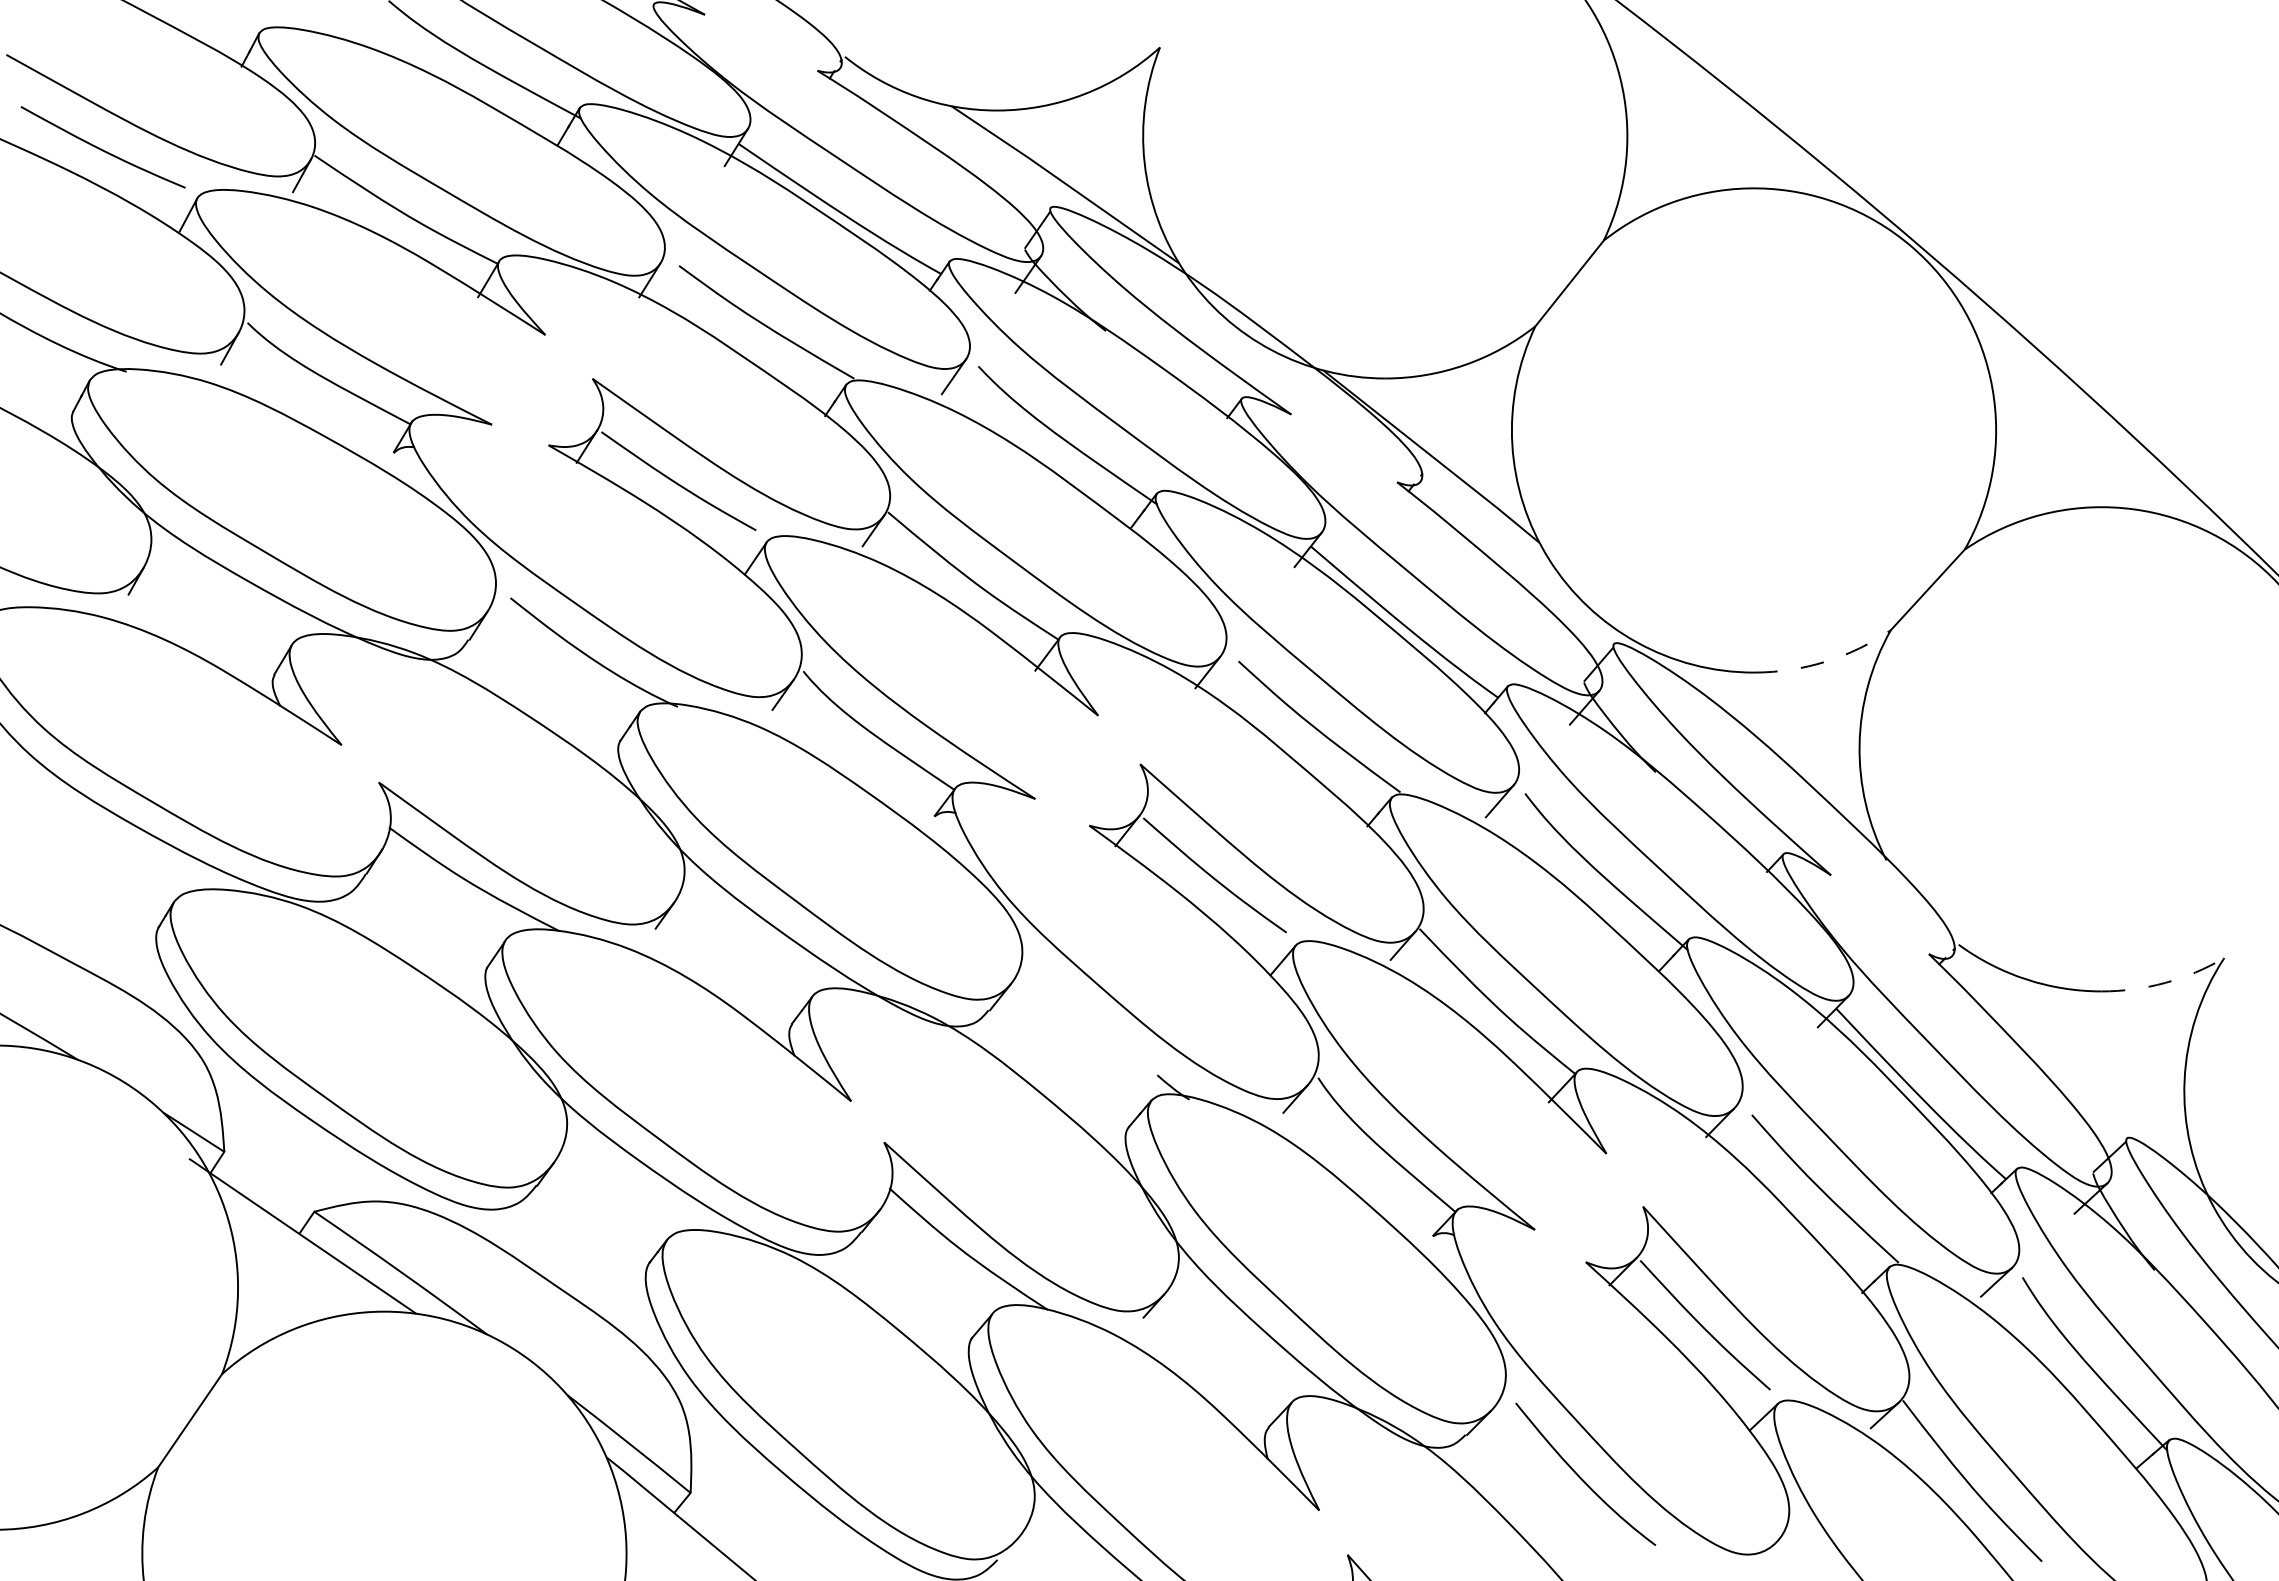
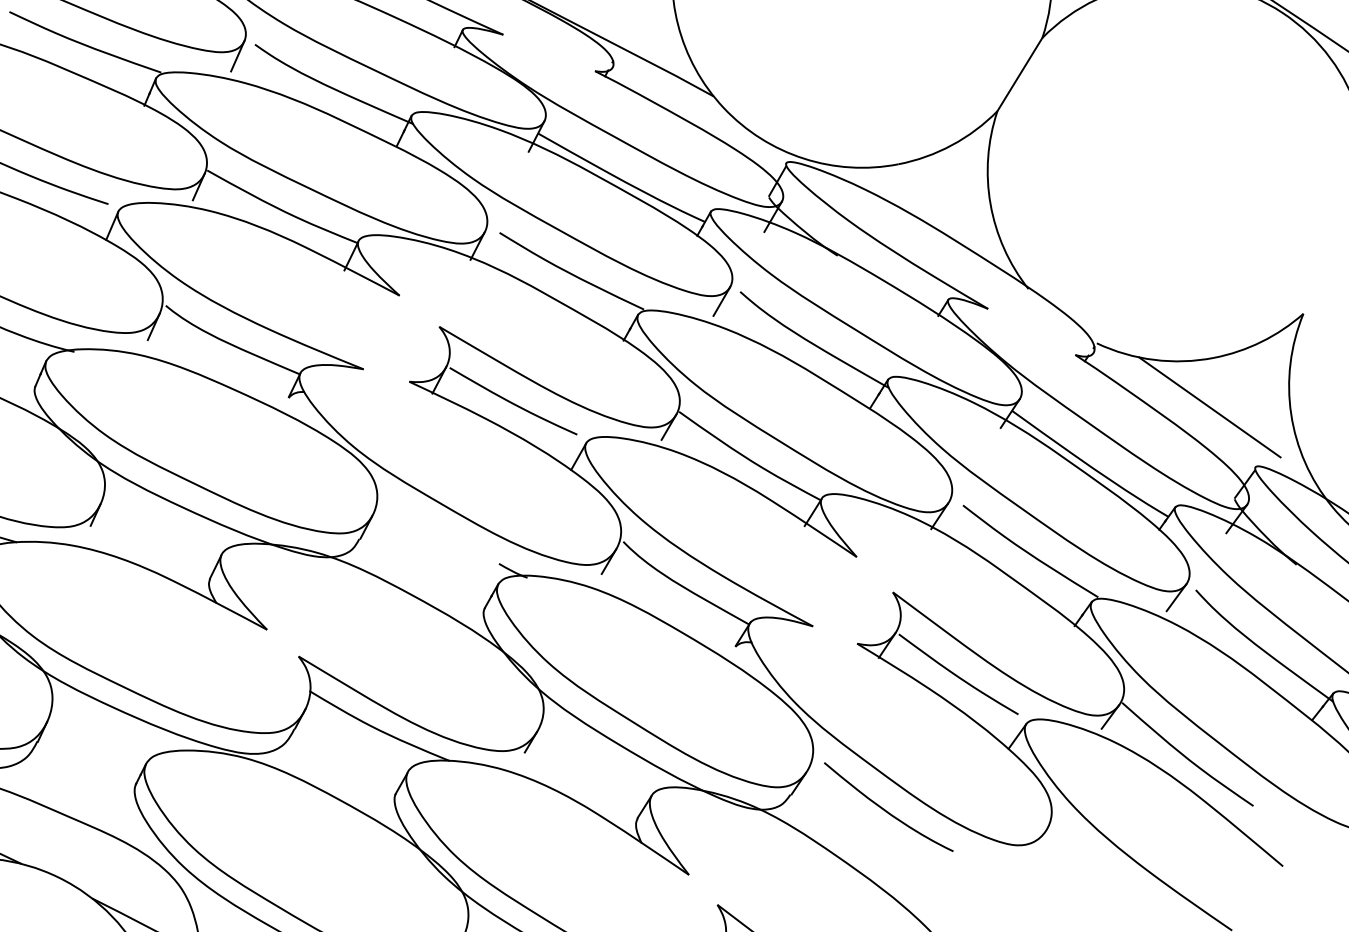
arc: (1825, 661) -> (951, 145), dashed -> solid
arc: (2165, 982) -> (1261, 341), dashed -> solid
line: (2084, 1052) -> (1209, 407), added

